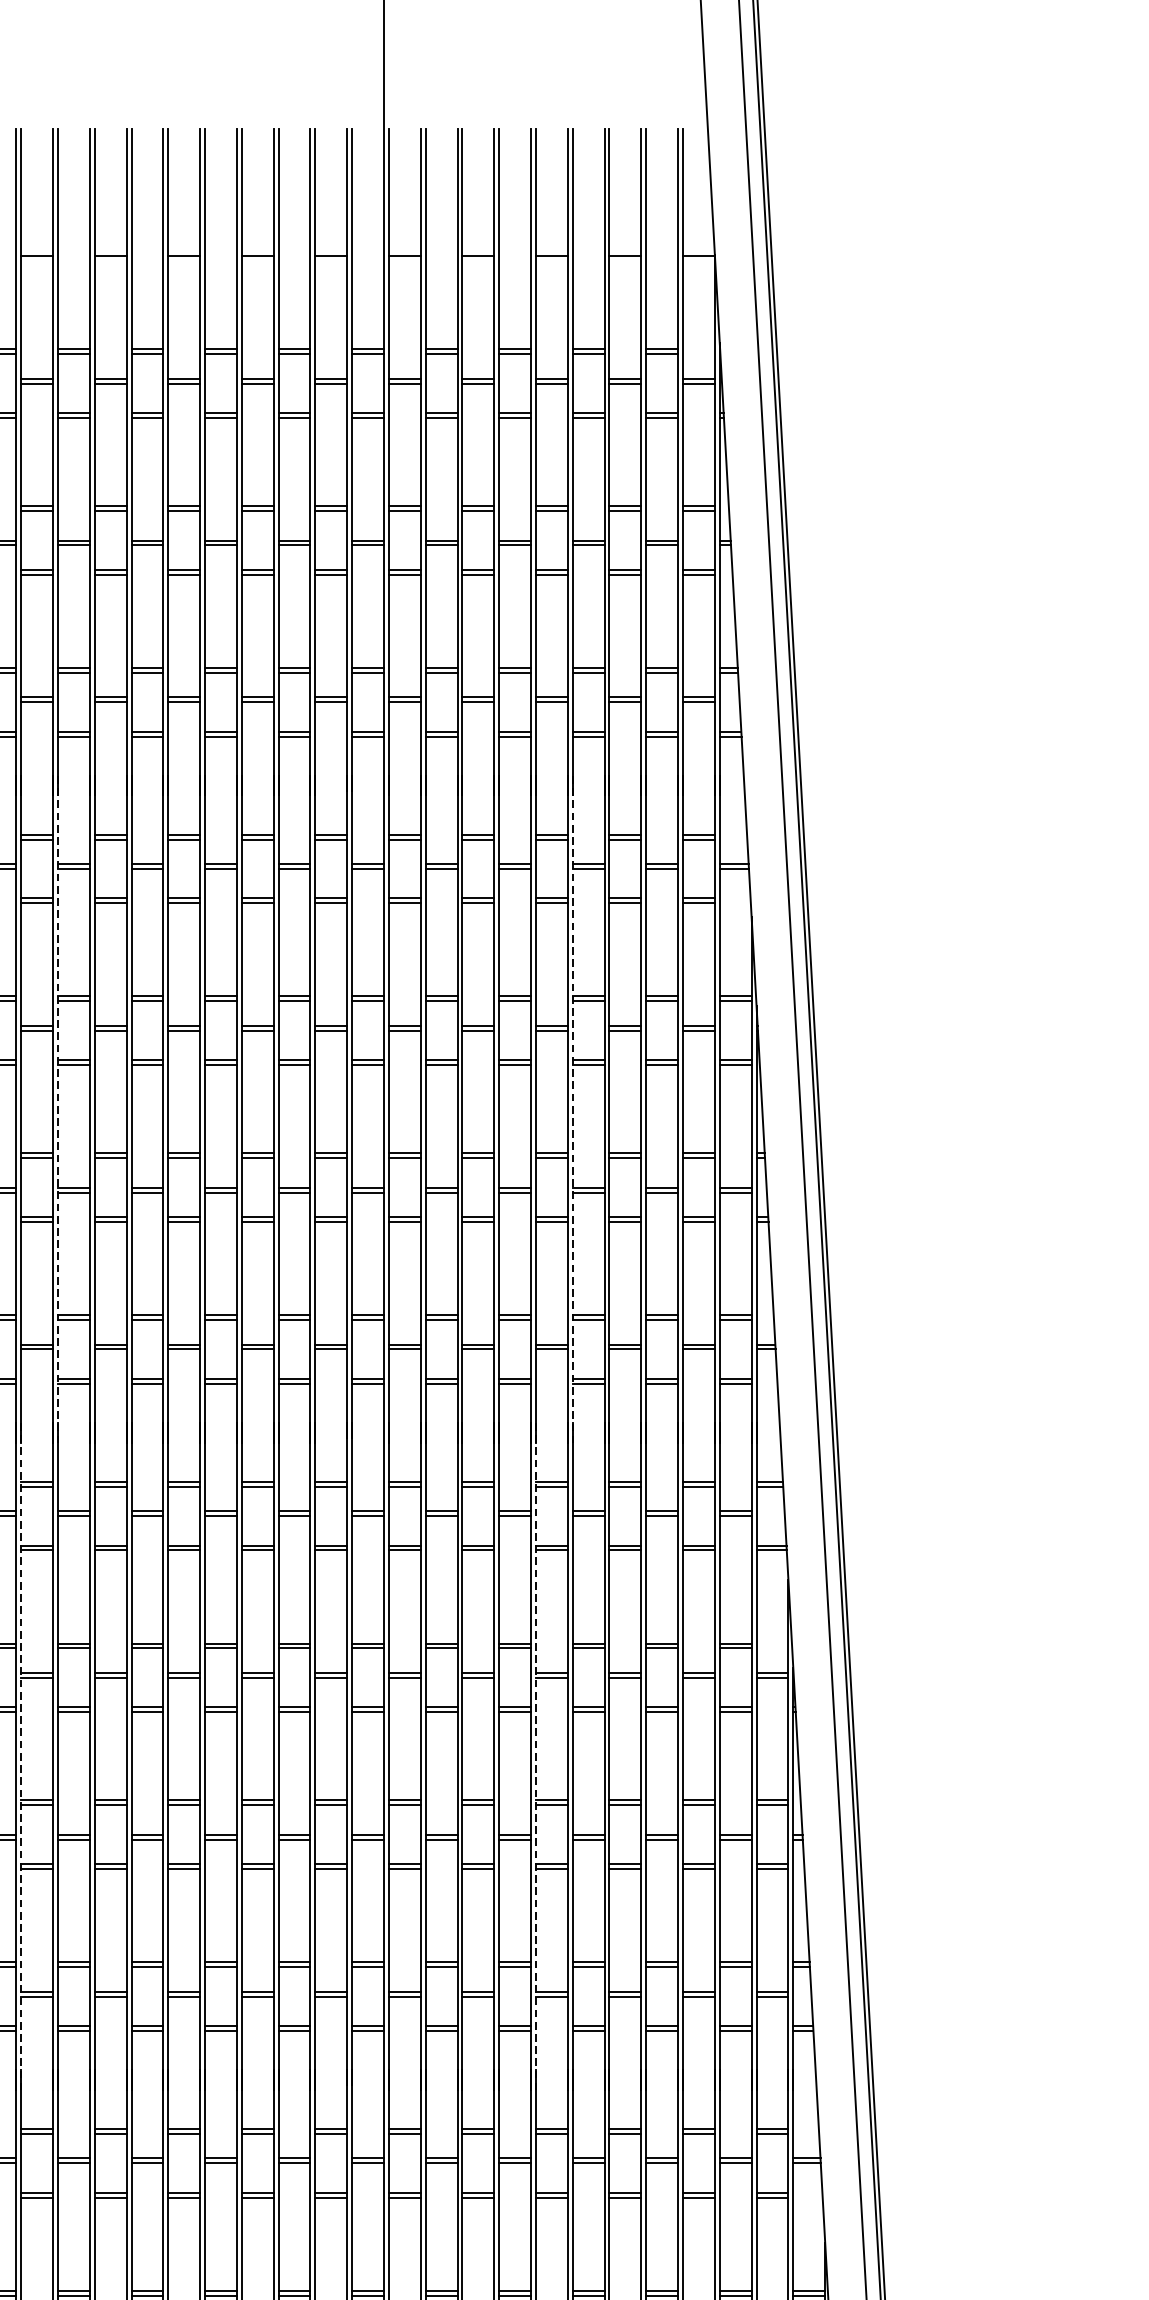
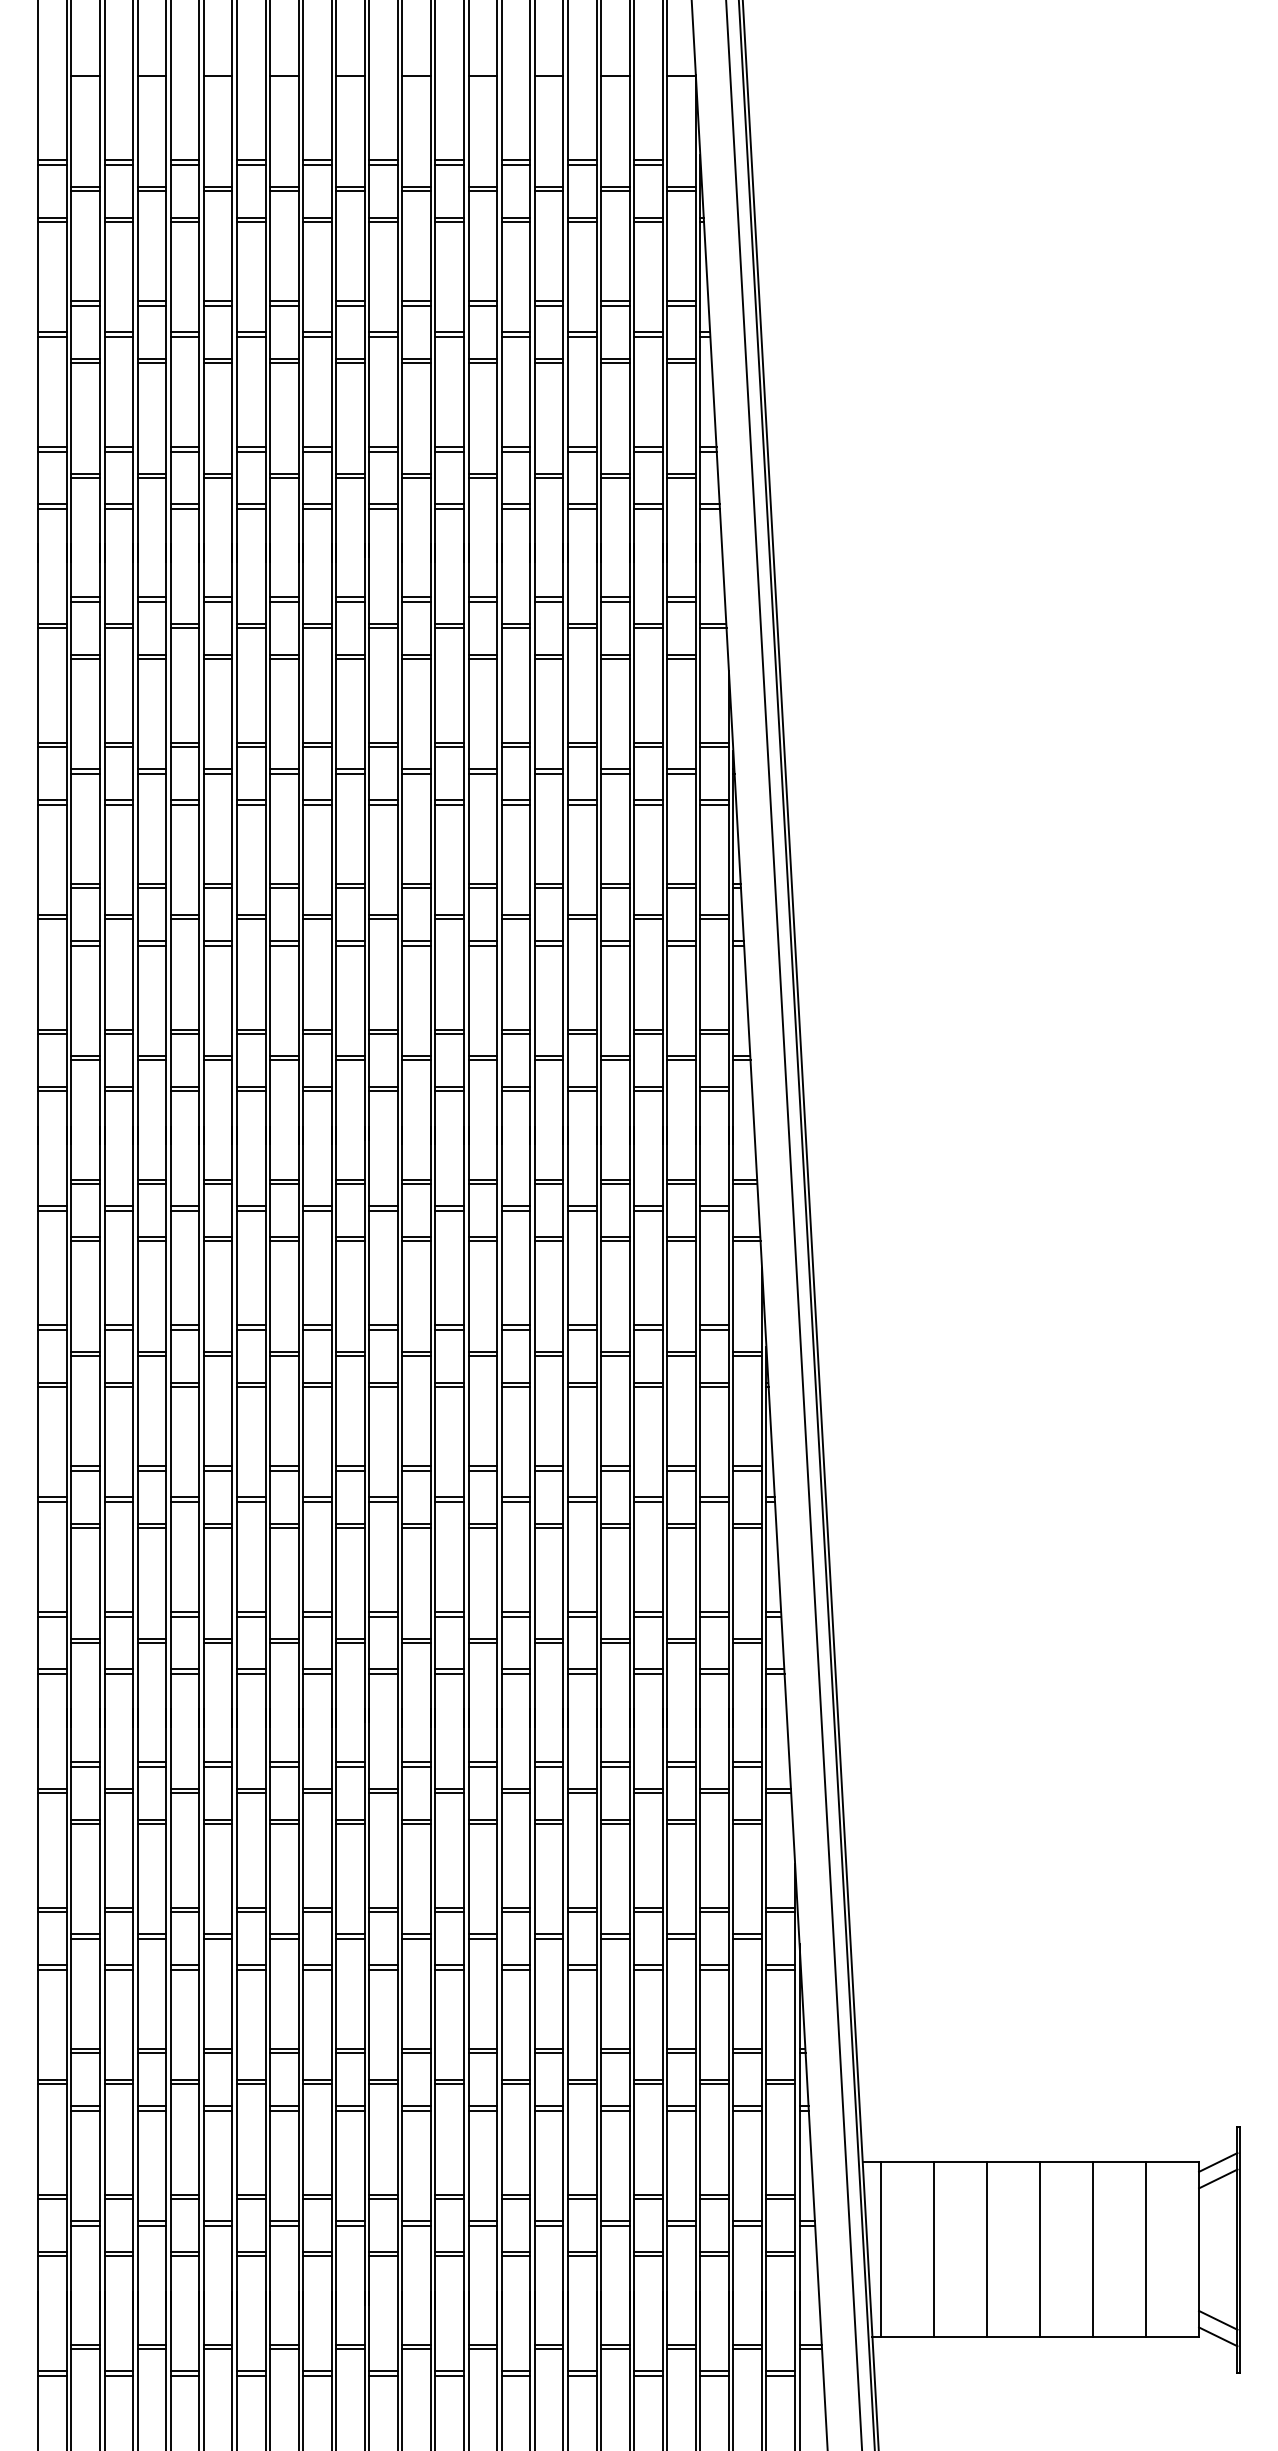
line: (57, 1109) -> (104, 844), dashed -> solid
line: (572, 1109) -> (567, 844), dashed -> solid
line: (21, 1757) -> (71, 1427), dashed -> solid
line: (535, 1757) -> (534, 1427), dashed -> solid

